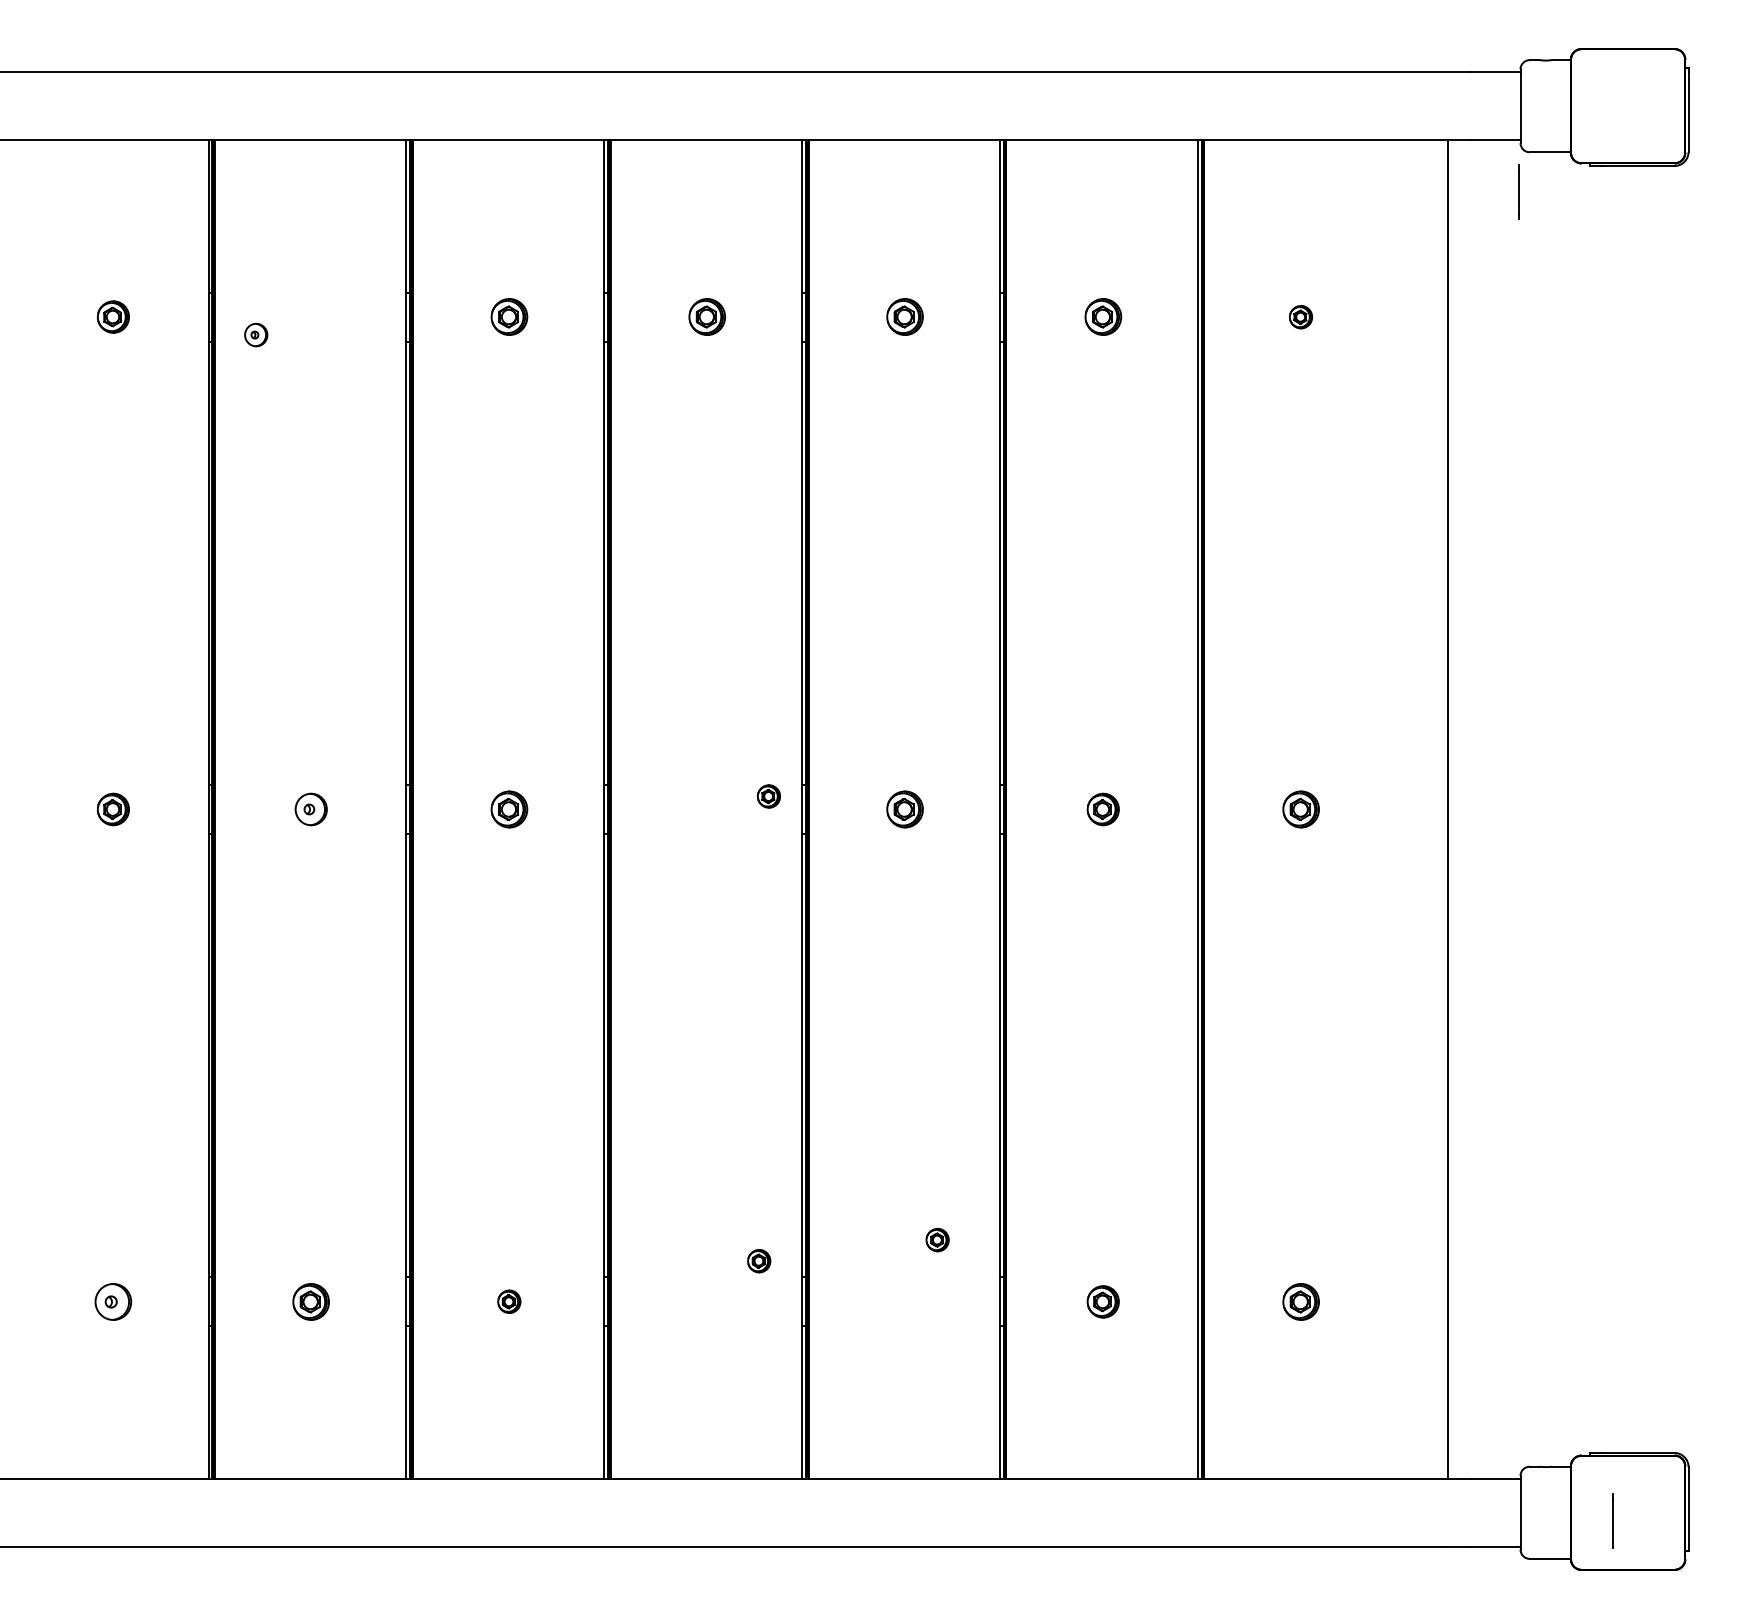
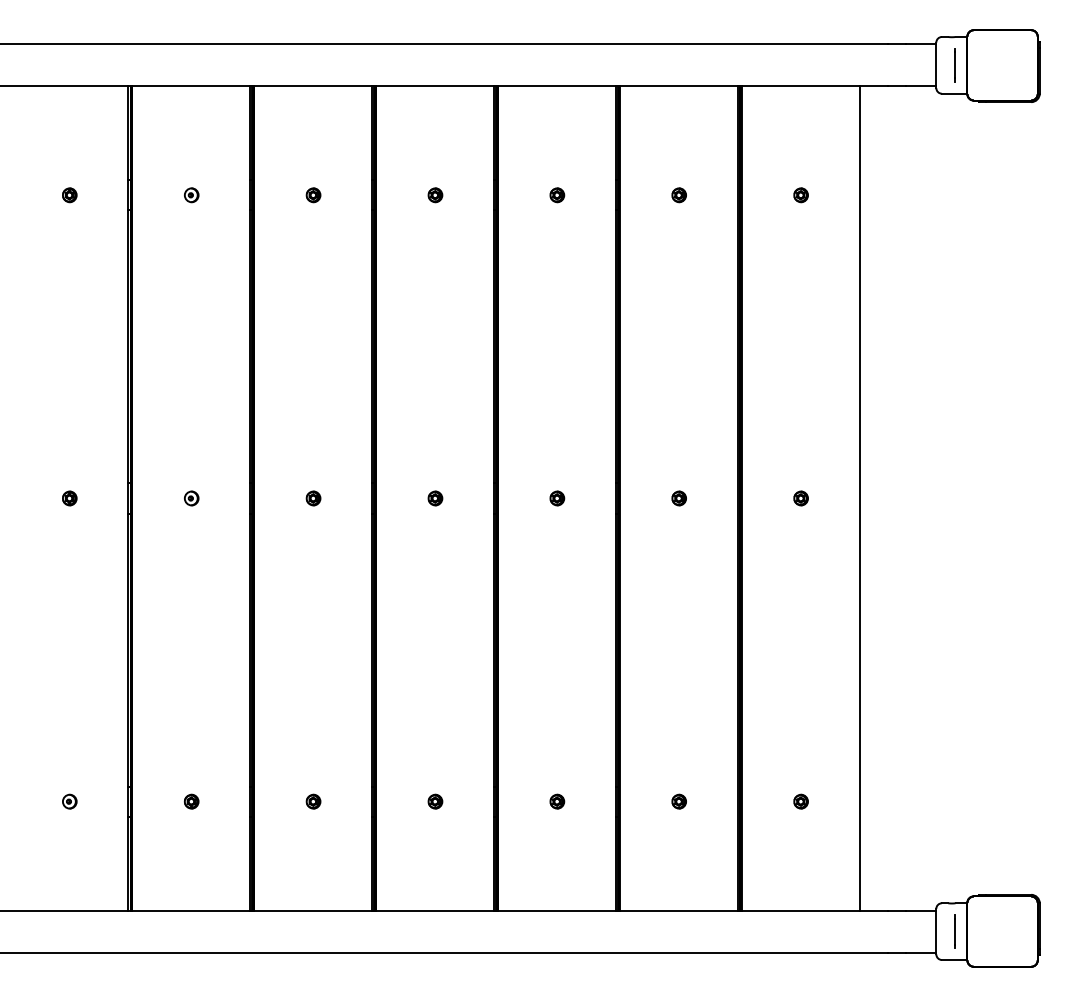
line: (1519, 192) -> (954, 65), moved
part: (113, 317) -> (69, 195), size x0.71
part: (509, 317) -> (313, 195), size x0.62
part: (707, 317) -> (435, 195), size x0.62
part: (905, 317) -> (557, 195), size x0.62
part: (1101, 317) -> (678, 195), size x0.62
part: (255, 335) -> (191, 195), moved
part: (769, 796) -> (435, 498), moved
part: (113, 809) -> (69, 498), size x0.71
part: (311, 809) -> (191, 498), size x0.71
part: (509, 809) -> (313, 498), size x0.62
part: (905, 809) -> (557, 498), size x0.62
part: (1101, 809) -> (678, 498), size x0.71
part: (1299, 809) -> (800, 498), size x0.62
line: (1447, 809) -> (859, 498), moved
part: (937, 1239) -> (557, 801), moved
part: (759, 1260) -> (435, 801), moved
part: (113, 1301) -> (69, 801), size x0.62
part: (311, 1301) -> (191, 801), size x0.62
part: (1101, 1301) -> (678, 801), size x0.71
part: (1299, 1301) -> (800, 801), size x0.62
line: (1613, 1520) -> (954, 931), moved

